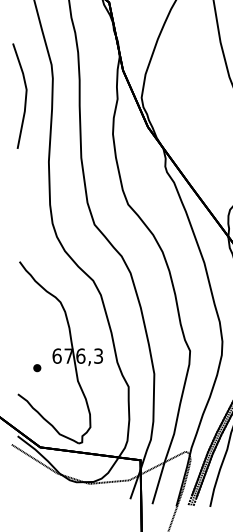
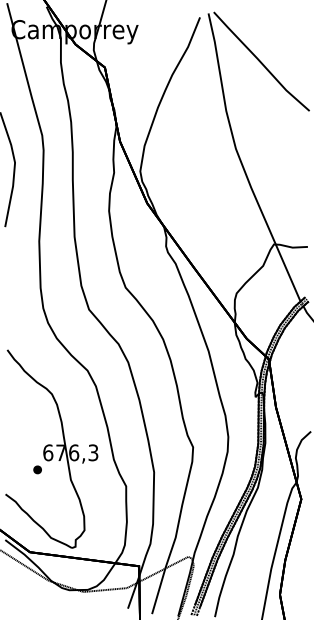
part: (37, 367) -> (37, 469), moved

